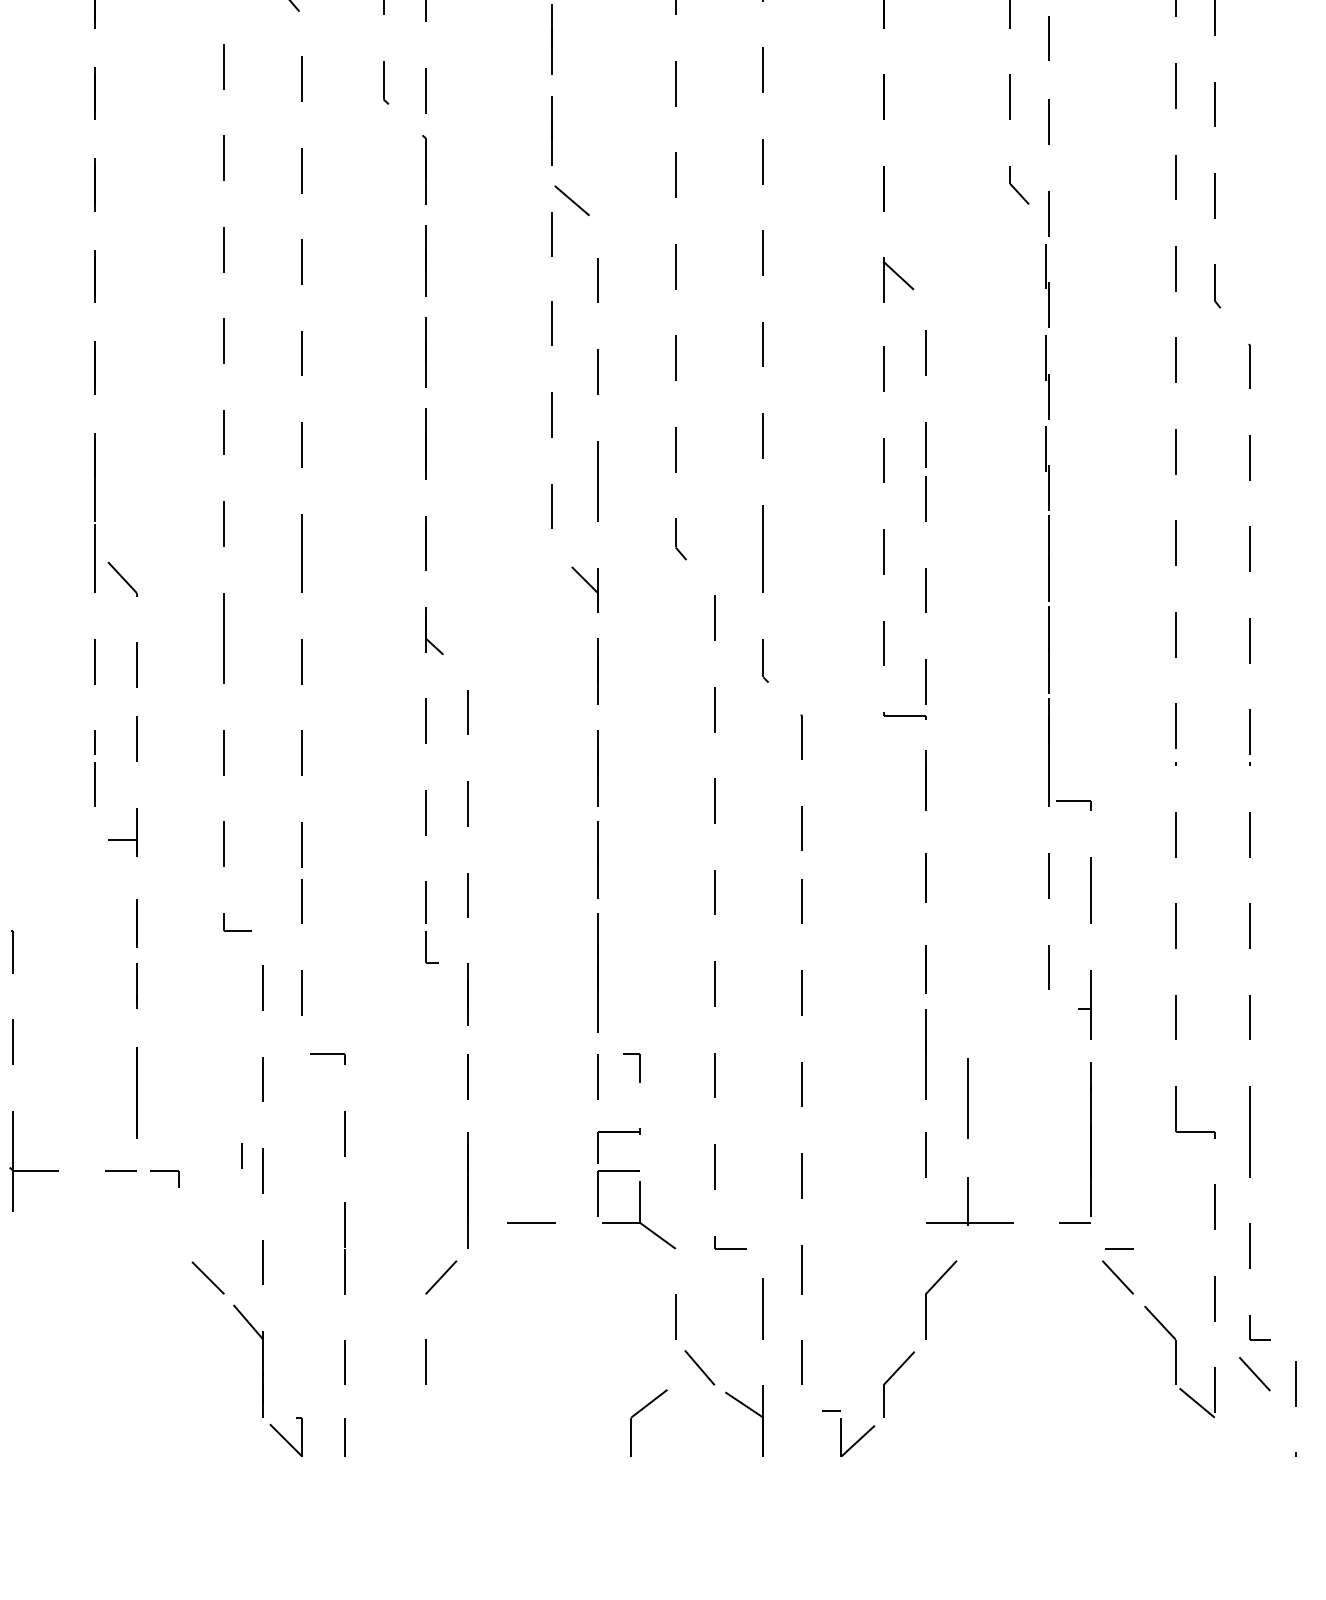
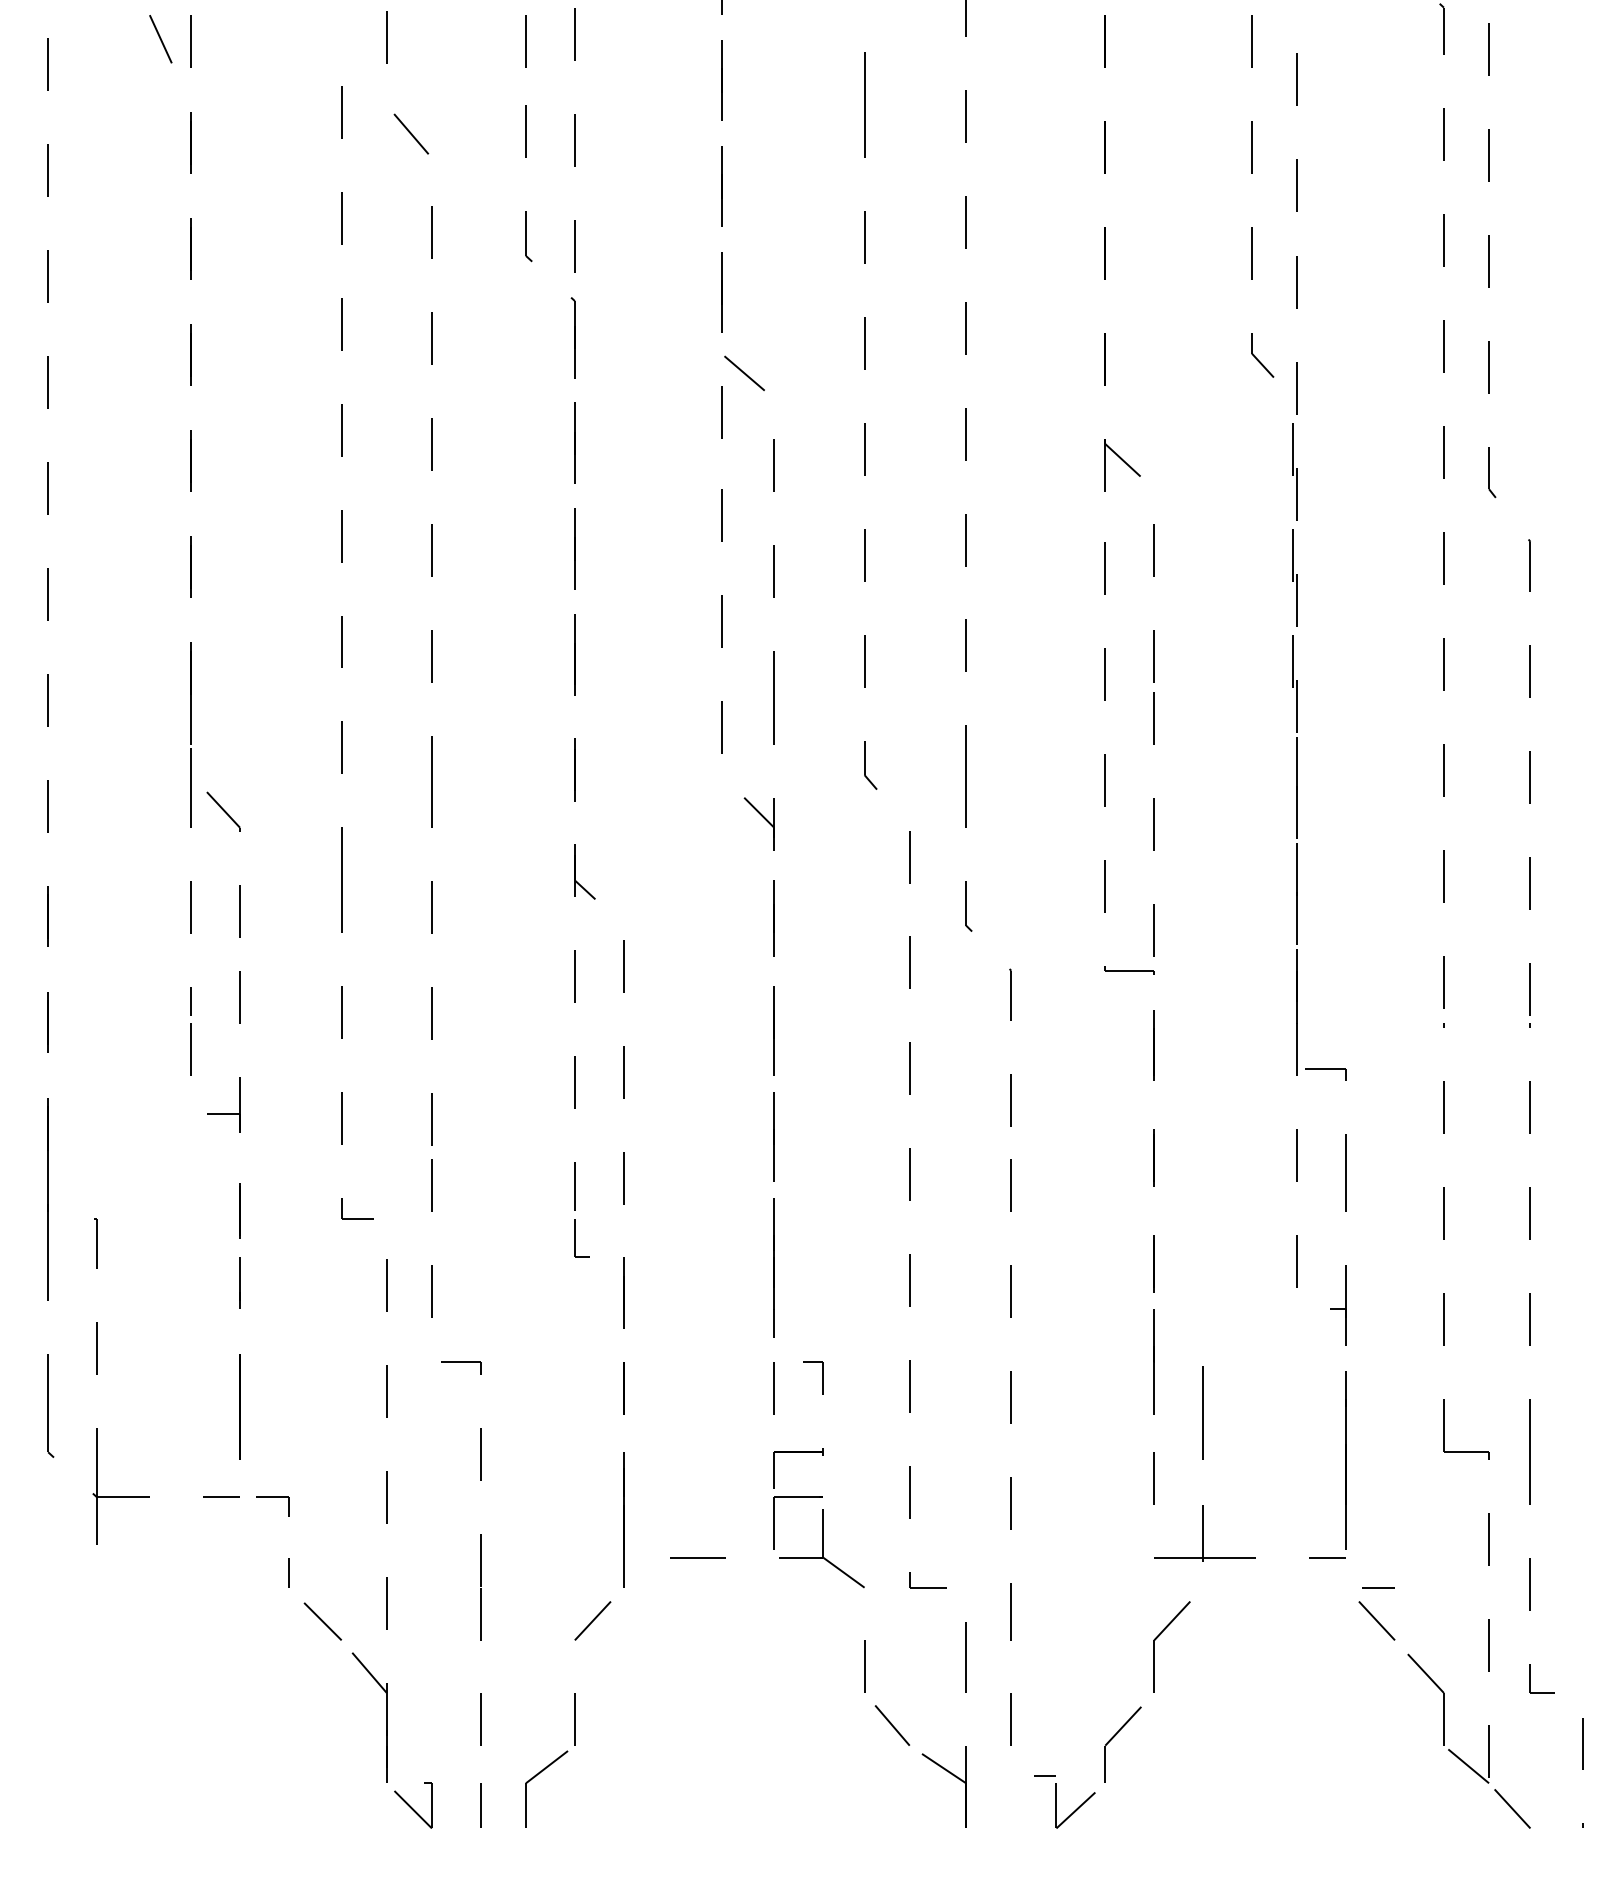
line: (241, 1156) -> (288, 1572), moved
line: (1254, 1373) -> (1512, 1808), moved
part: (639, 1412) -> (535, 1777), moved

